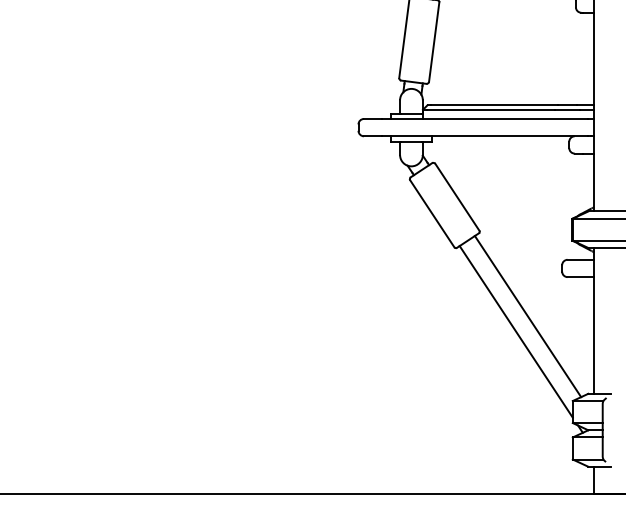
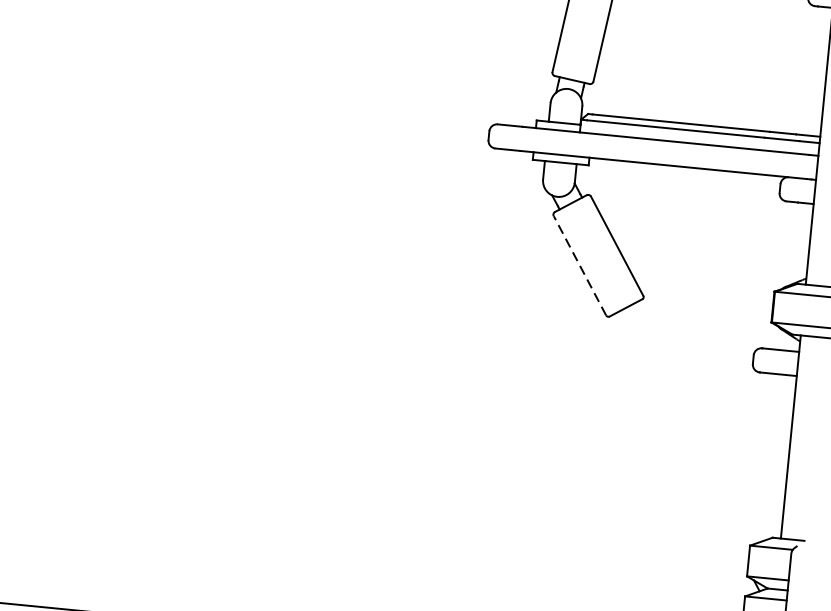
line: (432, 213) -> (580, 265), solid -> dashed
line: (527, 316) -> (698, 421), removed
line: (515, 331) -> (679, 441), removed

